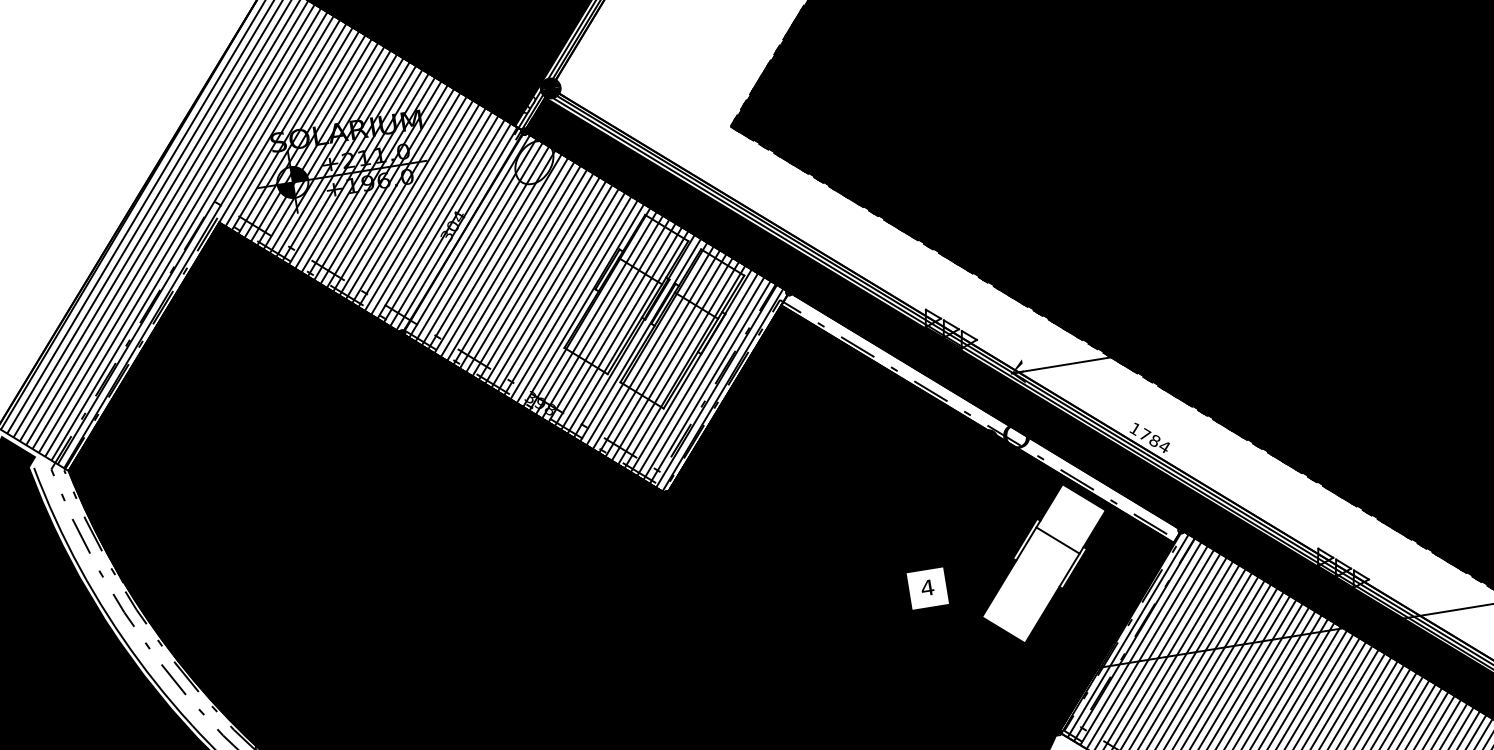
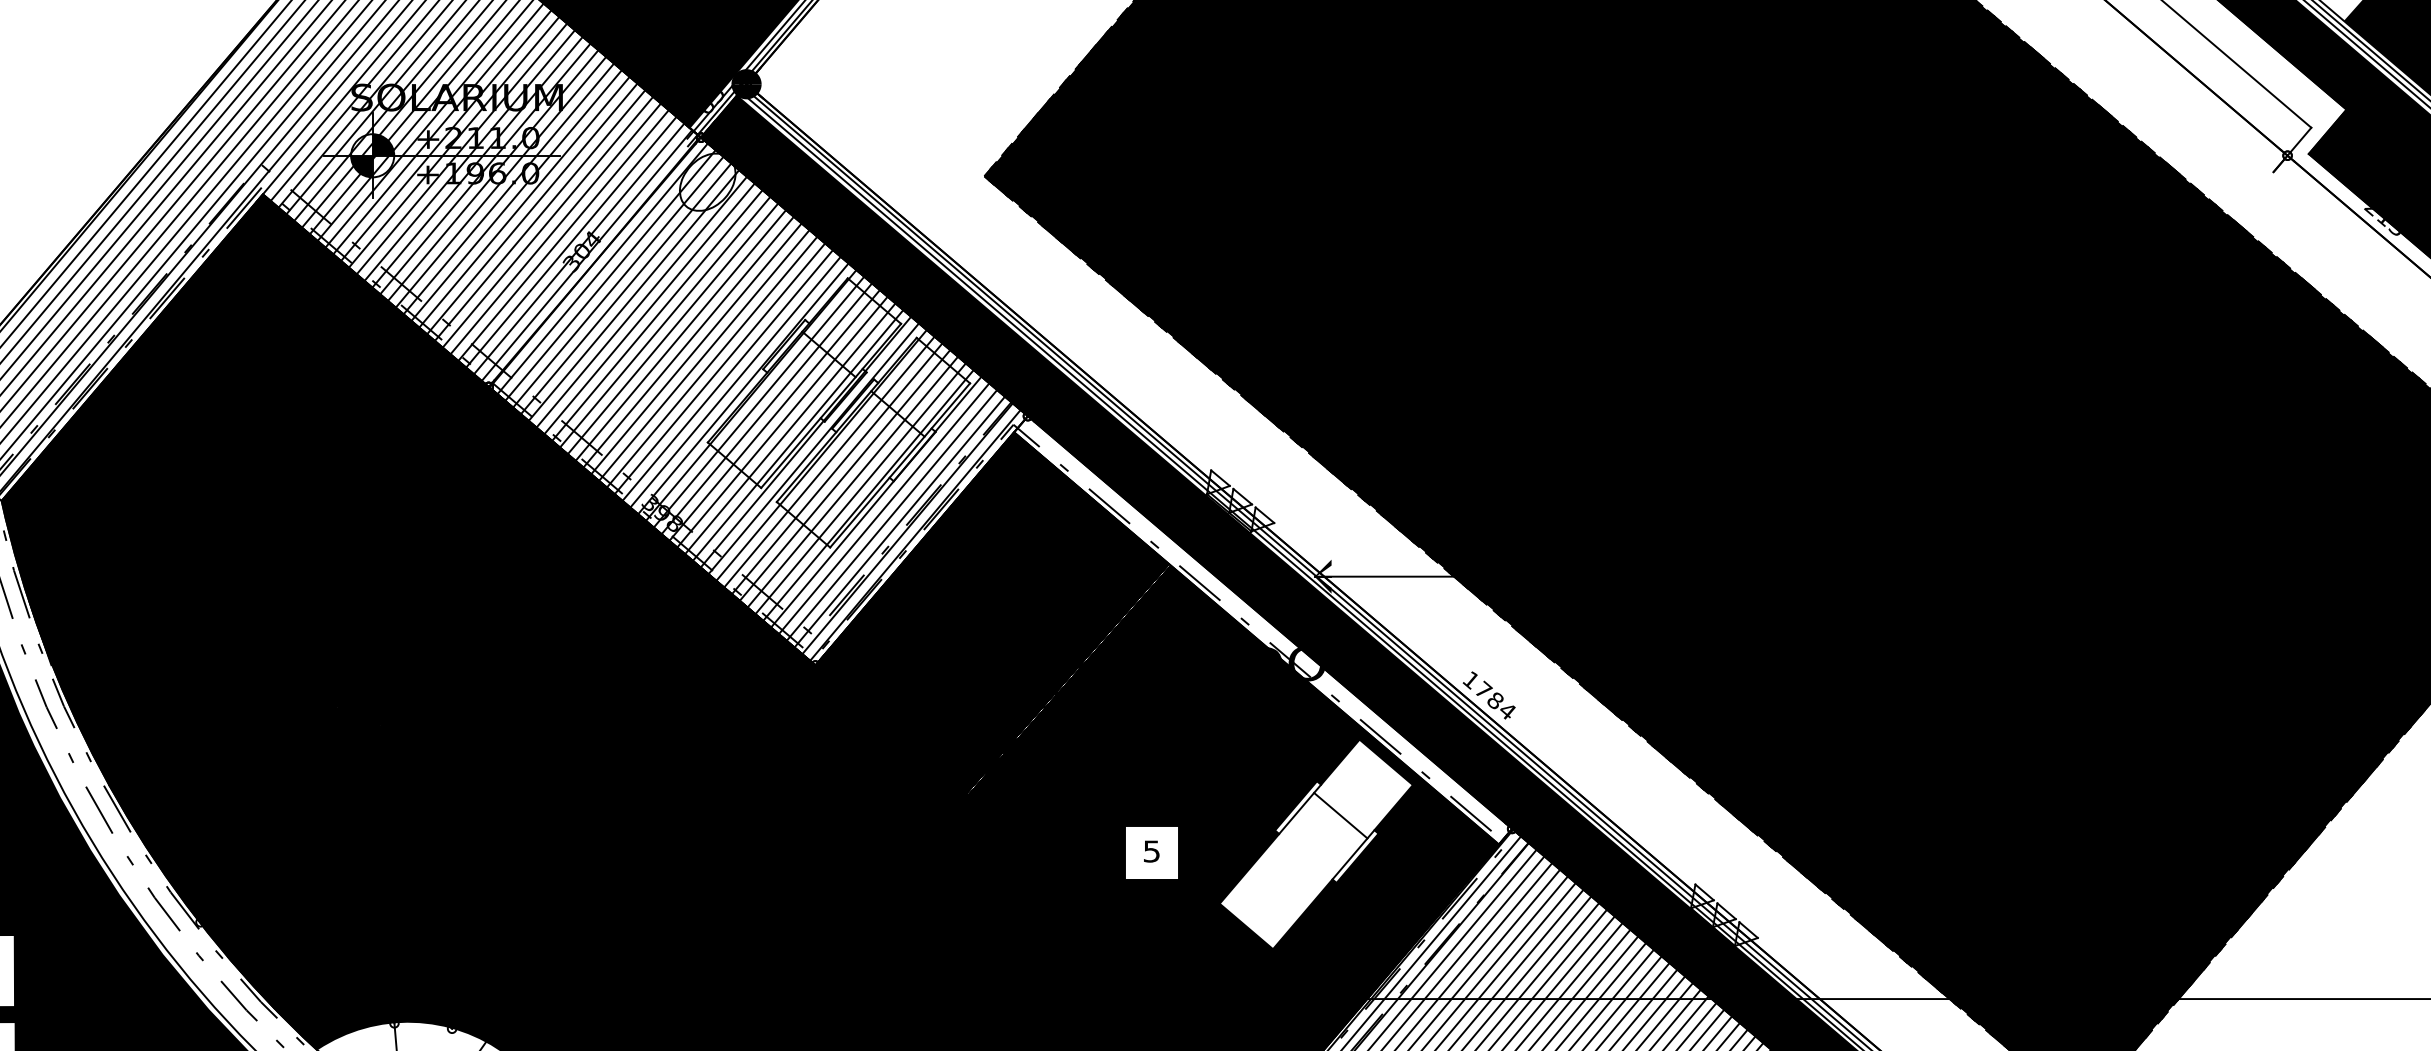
text: (927, 587) -> (1151, 851), 4 -> 5

